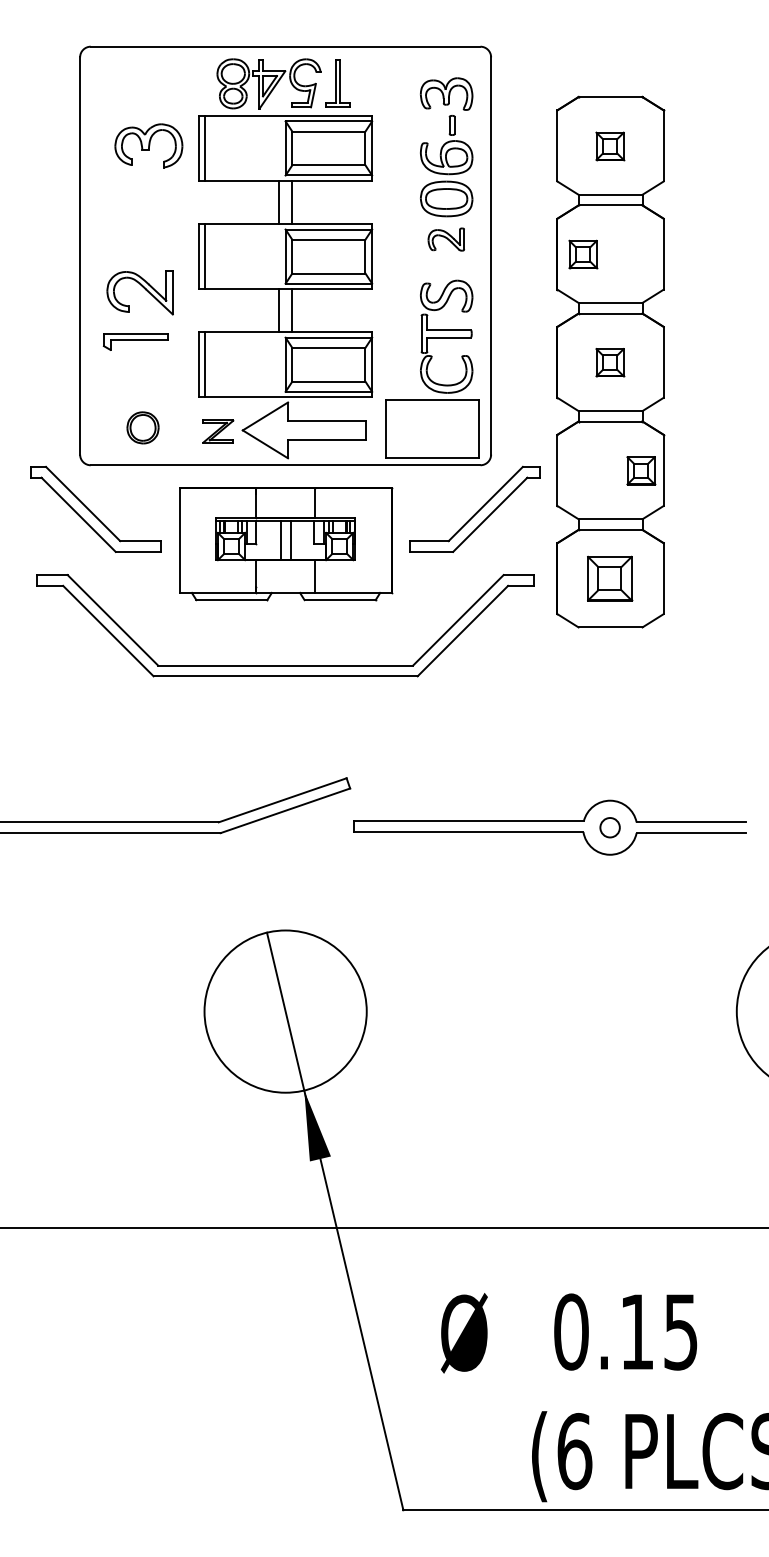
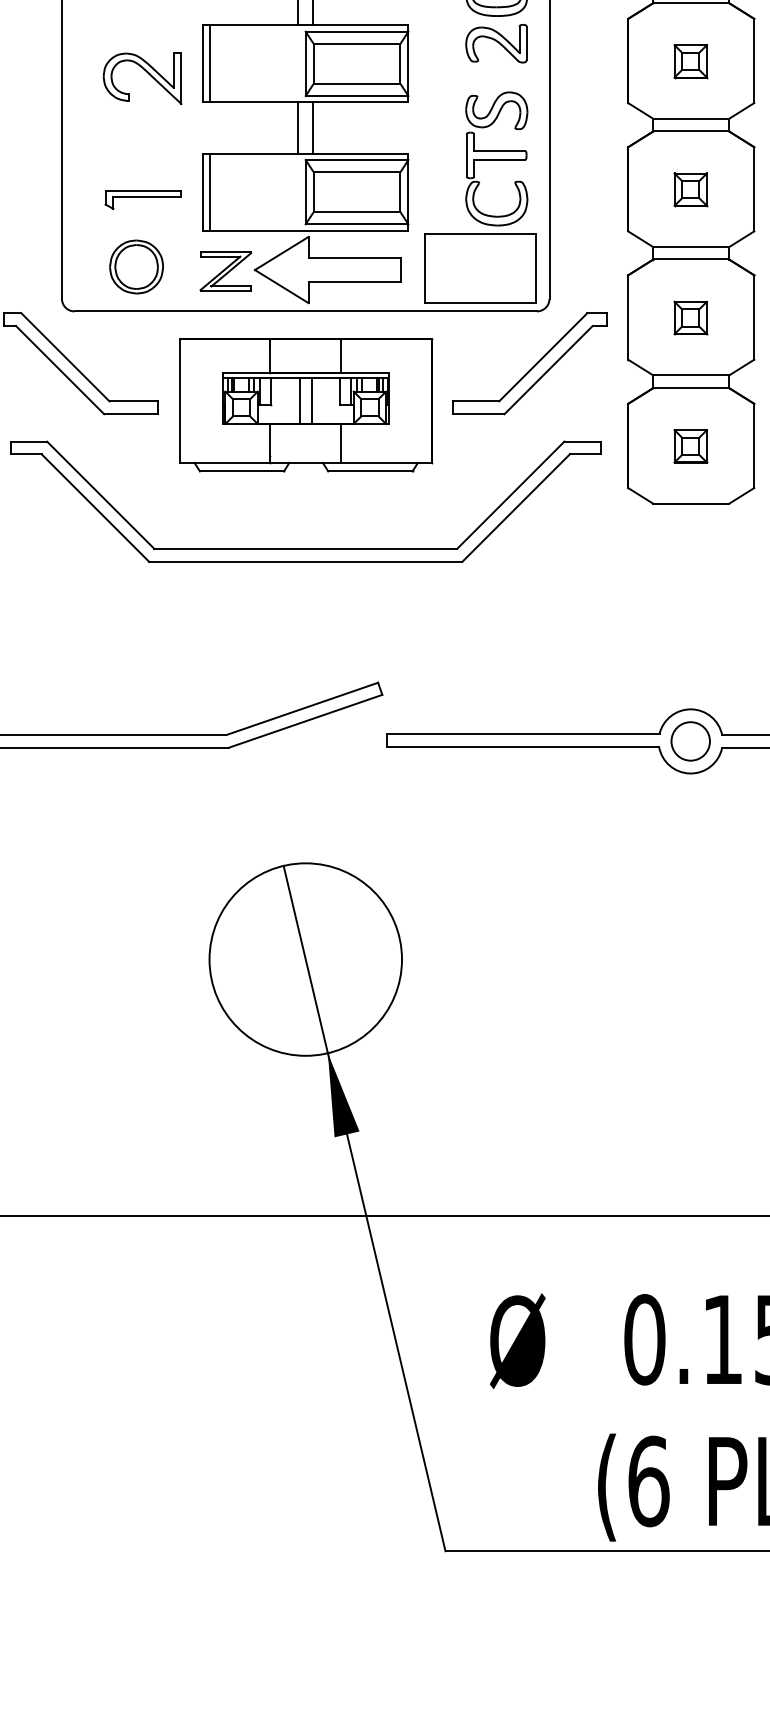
part: (446, 239) -> (496, 43), size x1.43
part: (583, 254) -> (691, 61), moved
part: (139, 292) -> (141, 77), moved
part: (135, 341) -> (143, 198), moved
part: (142, 427) -> (135, 266), size x1.43
part: (218, 431) -> (226, 271), size x1.43
part: (641, 470) -> (691, 317), moved
part: (610, 579) -> (691, 446), size x0.62
circle: (609, 827) -> (689, 741), size x1.67

